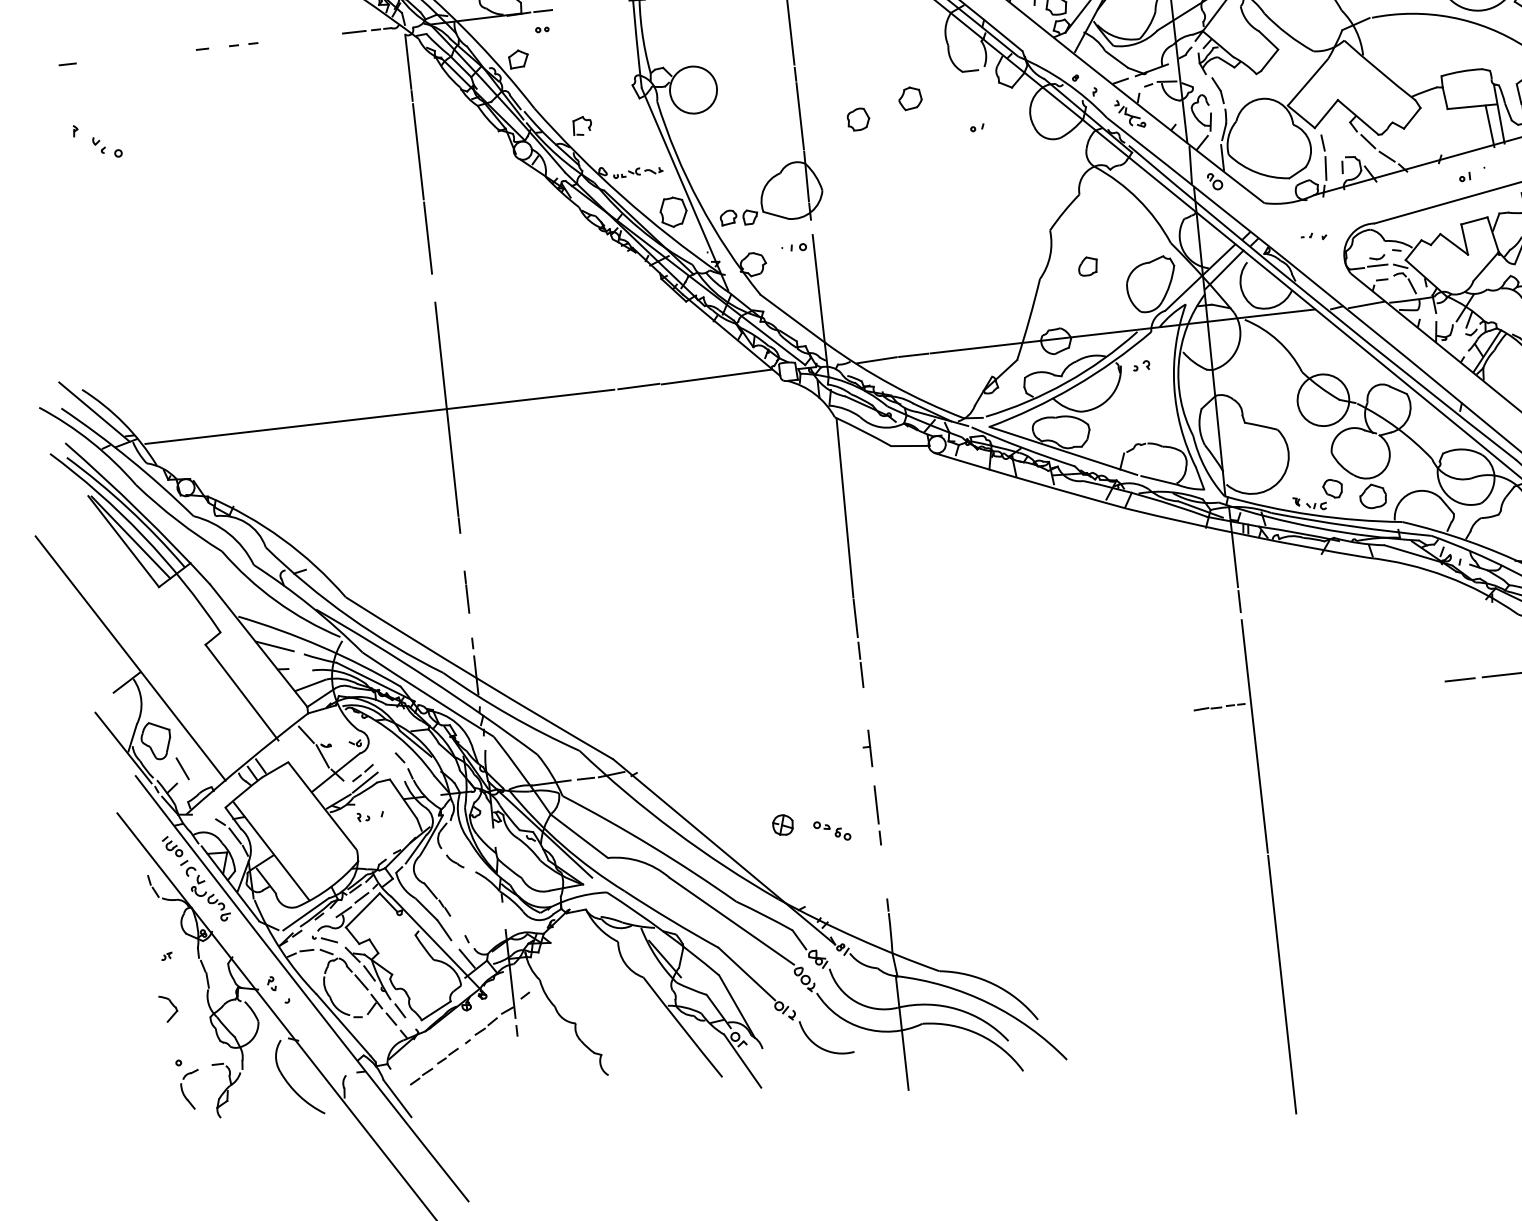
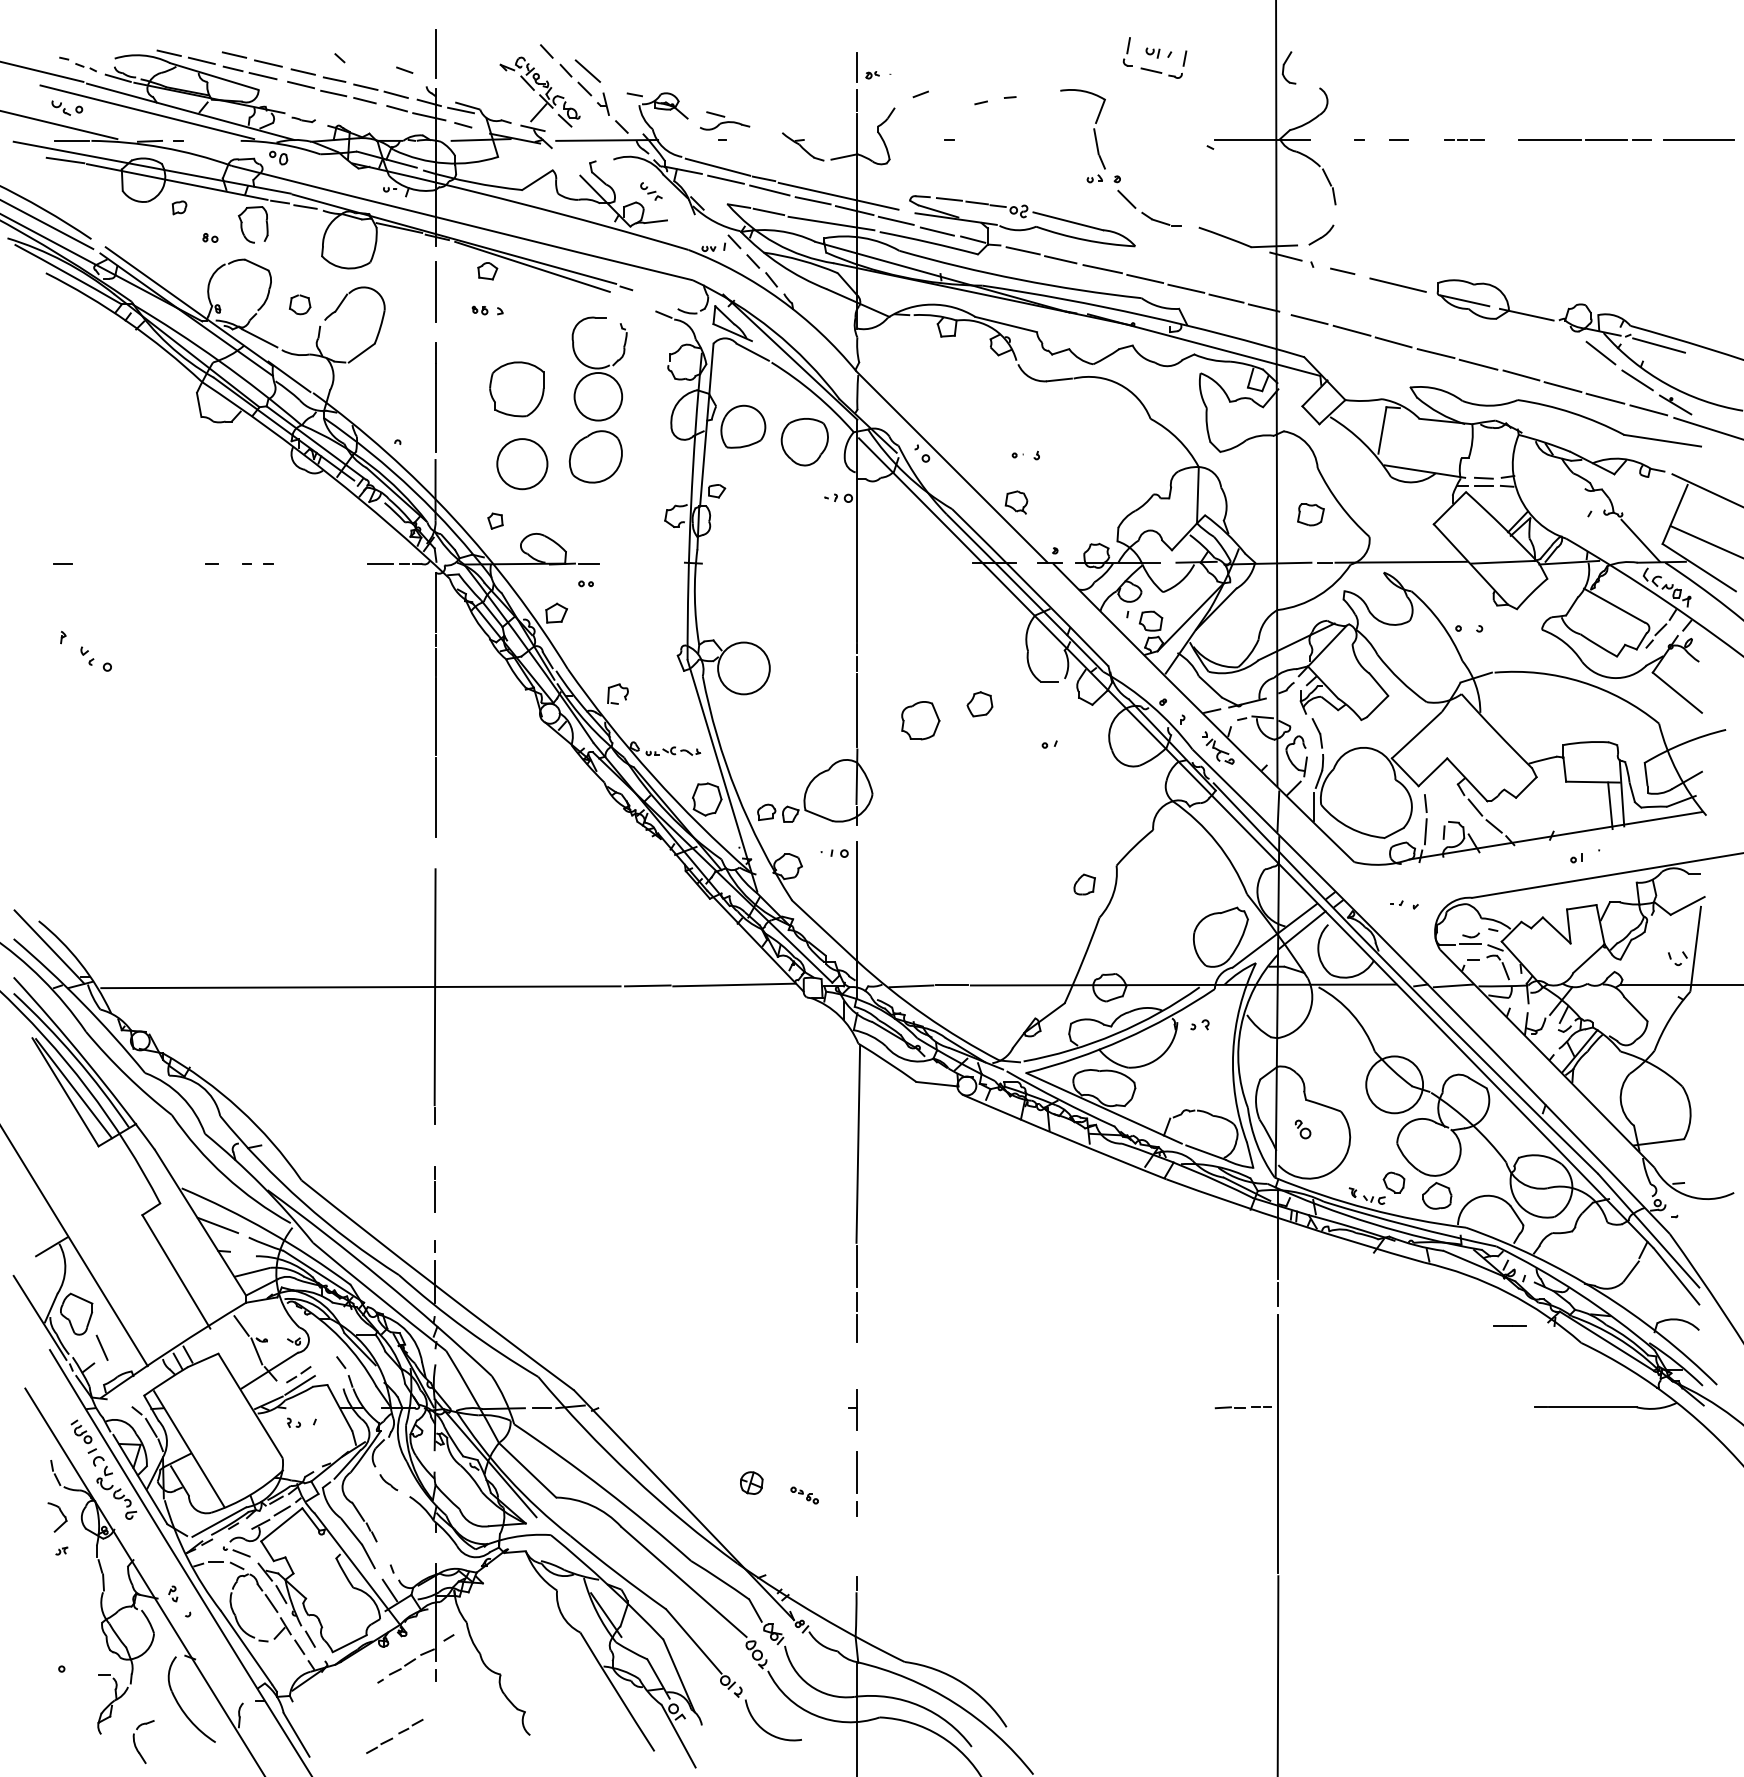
part: (858, 119) -> (920, 720), size x1.6
part: (1214, 181) -> (1302, 1129), moved
part: (1087, 266) -> (1084, 884), moved
line: (1459, 679) -> (1509, 1325), moved
part: (831, 830) -> (804, 1495), size x0.7
part: (168, 1008) -> (57, 1517), moved
part: (433, 1065) -> (394, 1735), moved
part: (184, 1093) -> (136, 1745), moved

